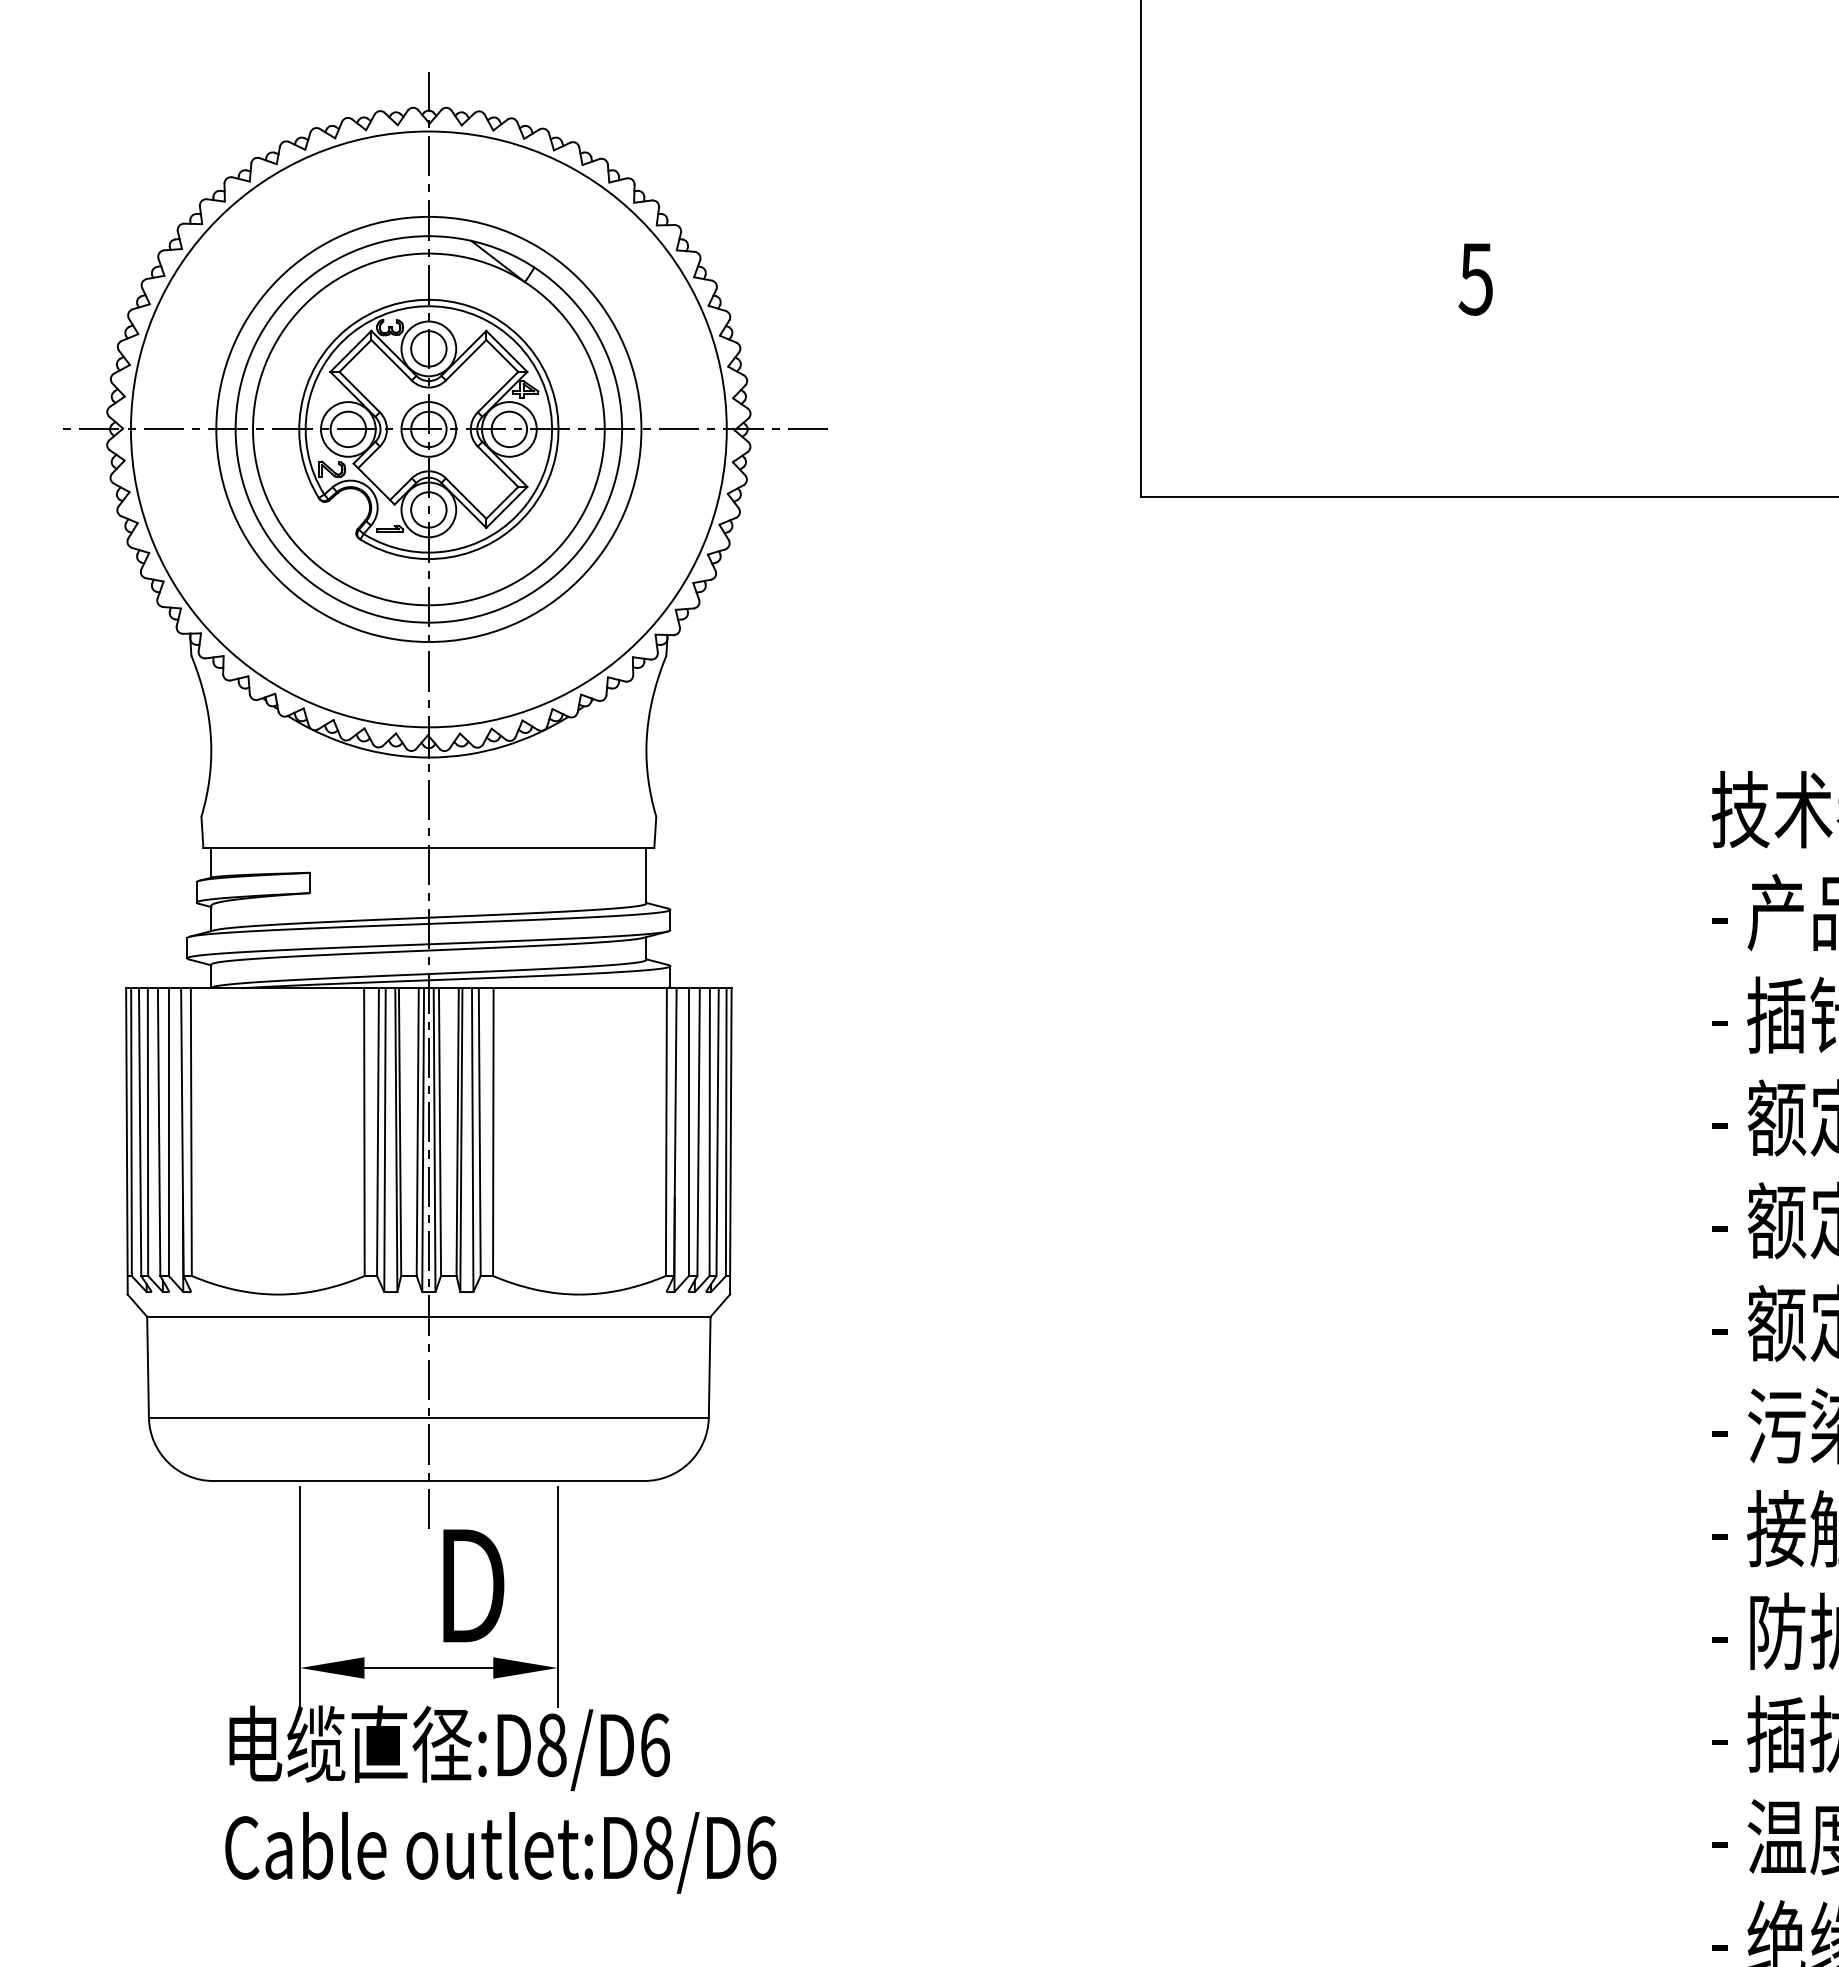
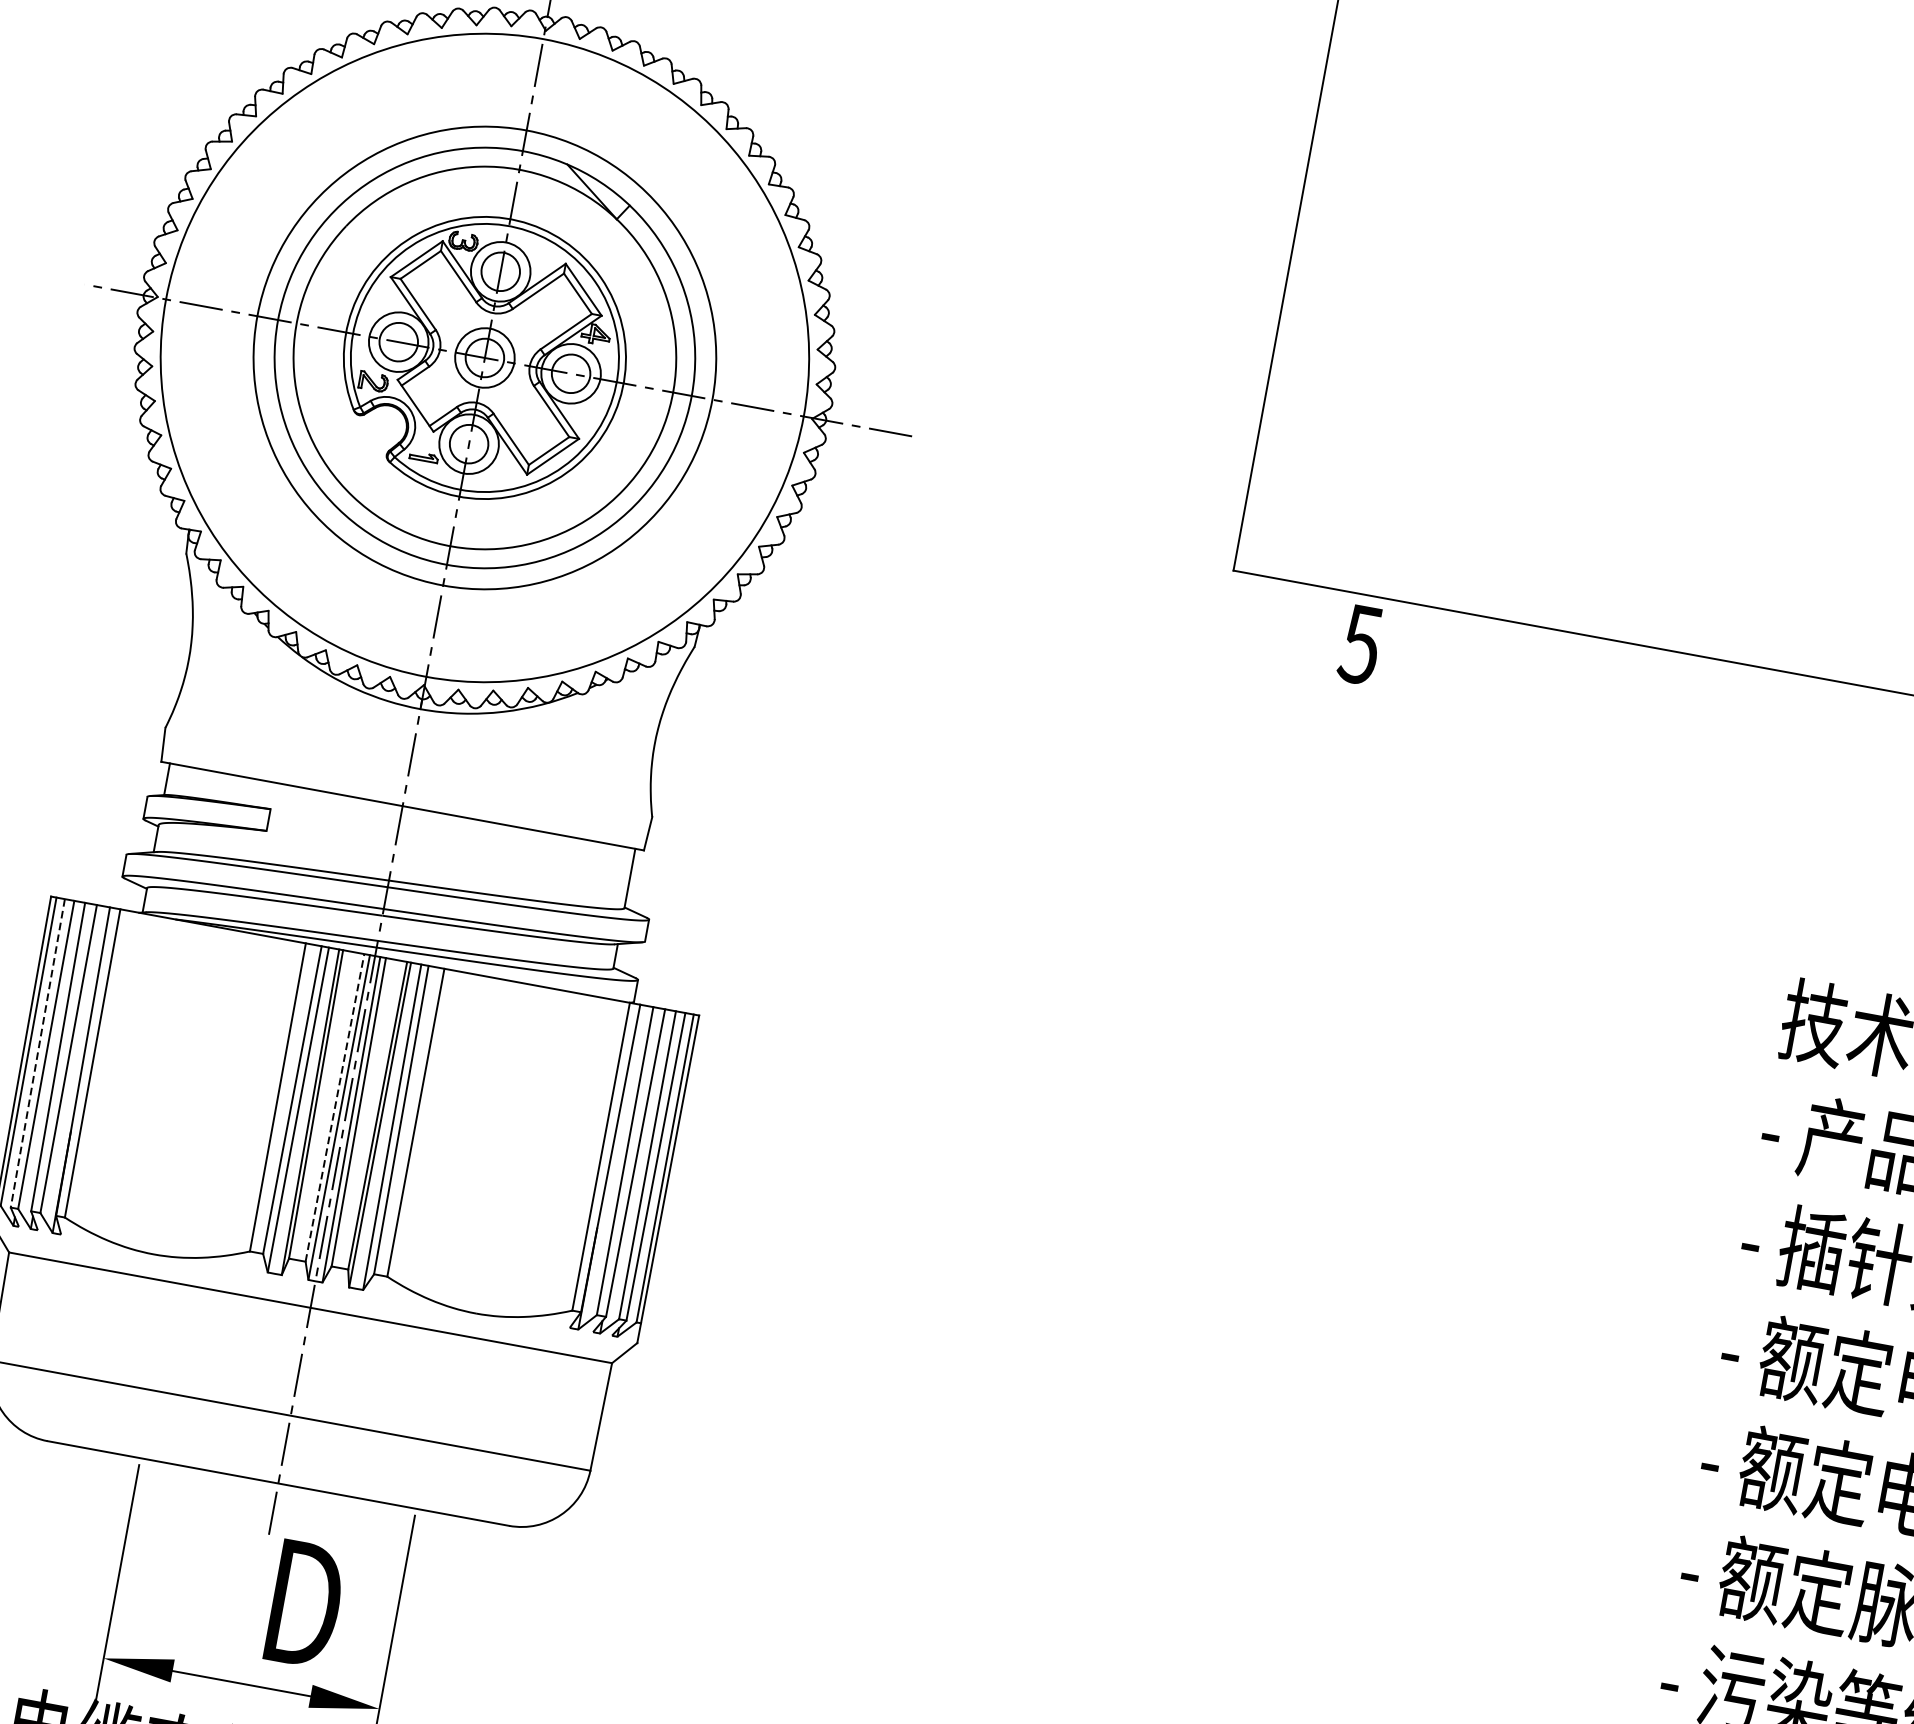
text: (1475, 279) -> (1360, 644), moved
line: (140, 1132) -> (38, 1053), solid -> dashed
line: (417, 1132) -> (334, 1108), solid -> dashed

